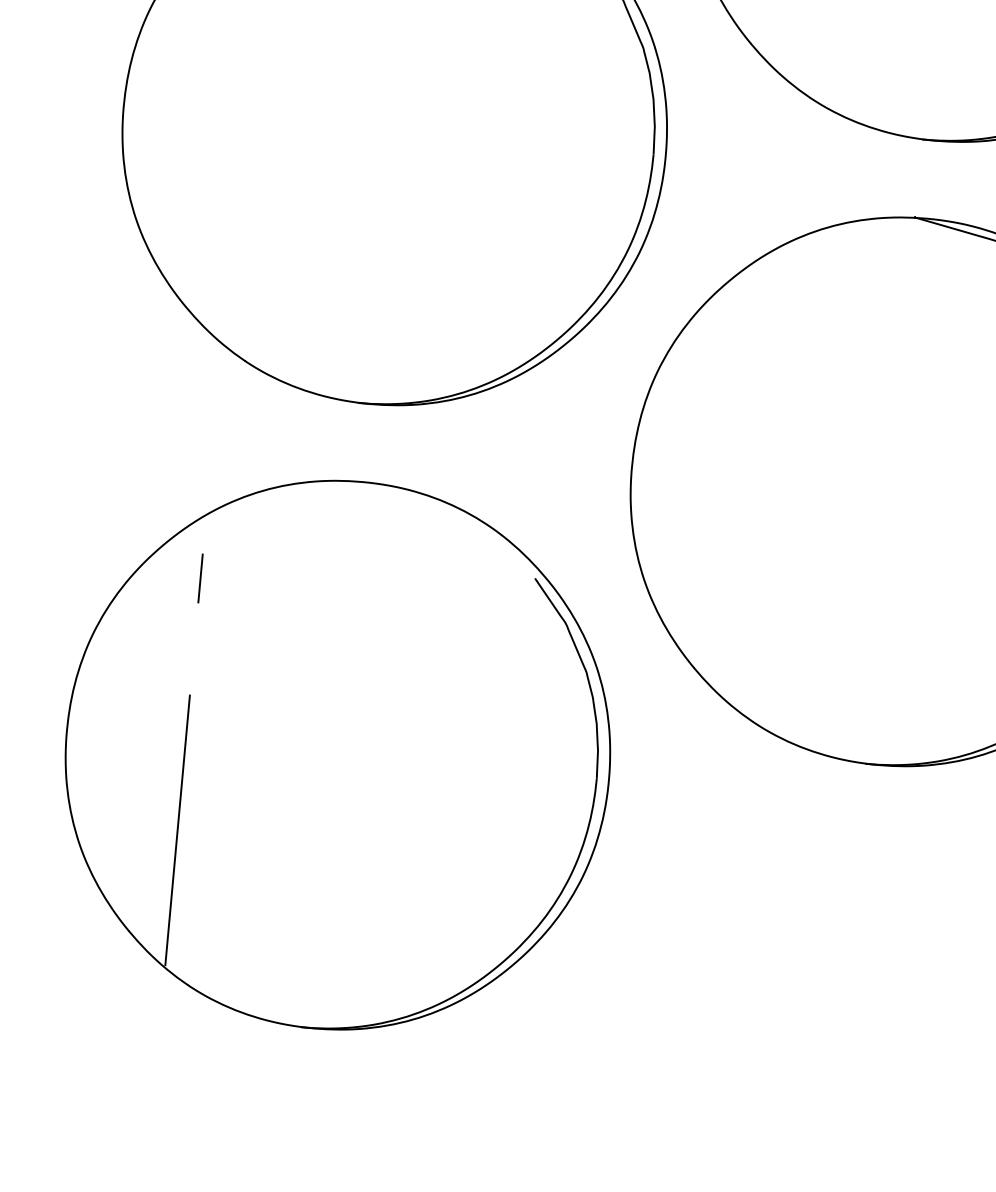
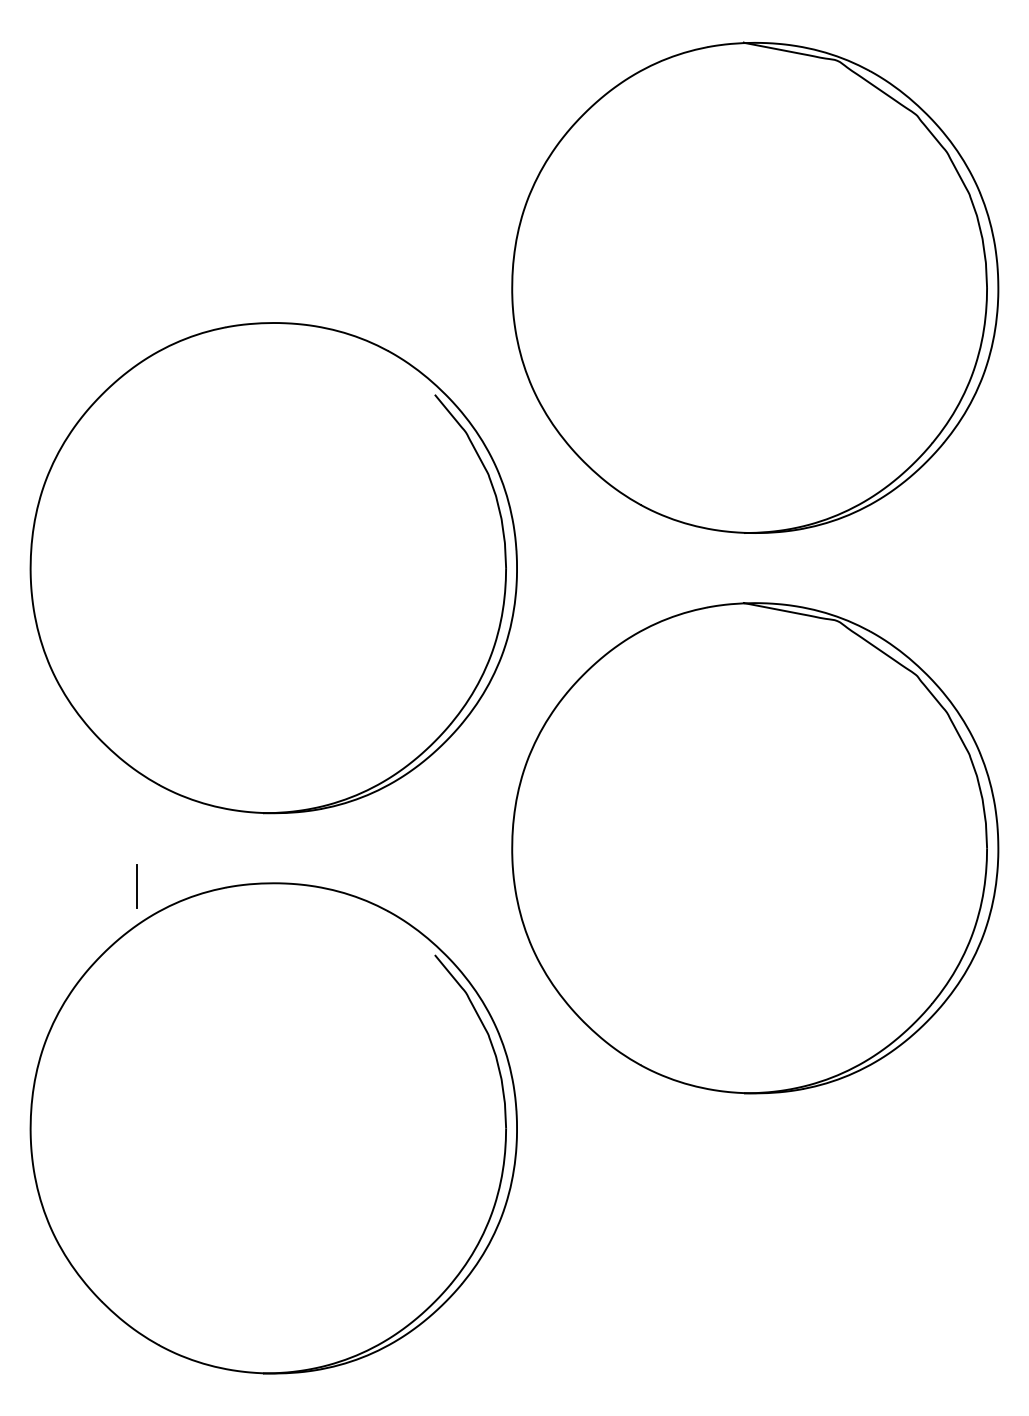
line: (199, 578) -> (136, 886), moved
line: (177, 830) -> (137, 1208), removed

